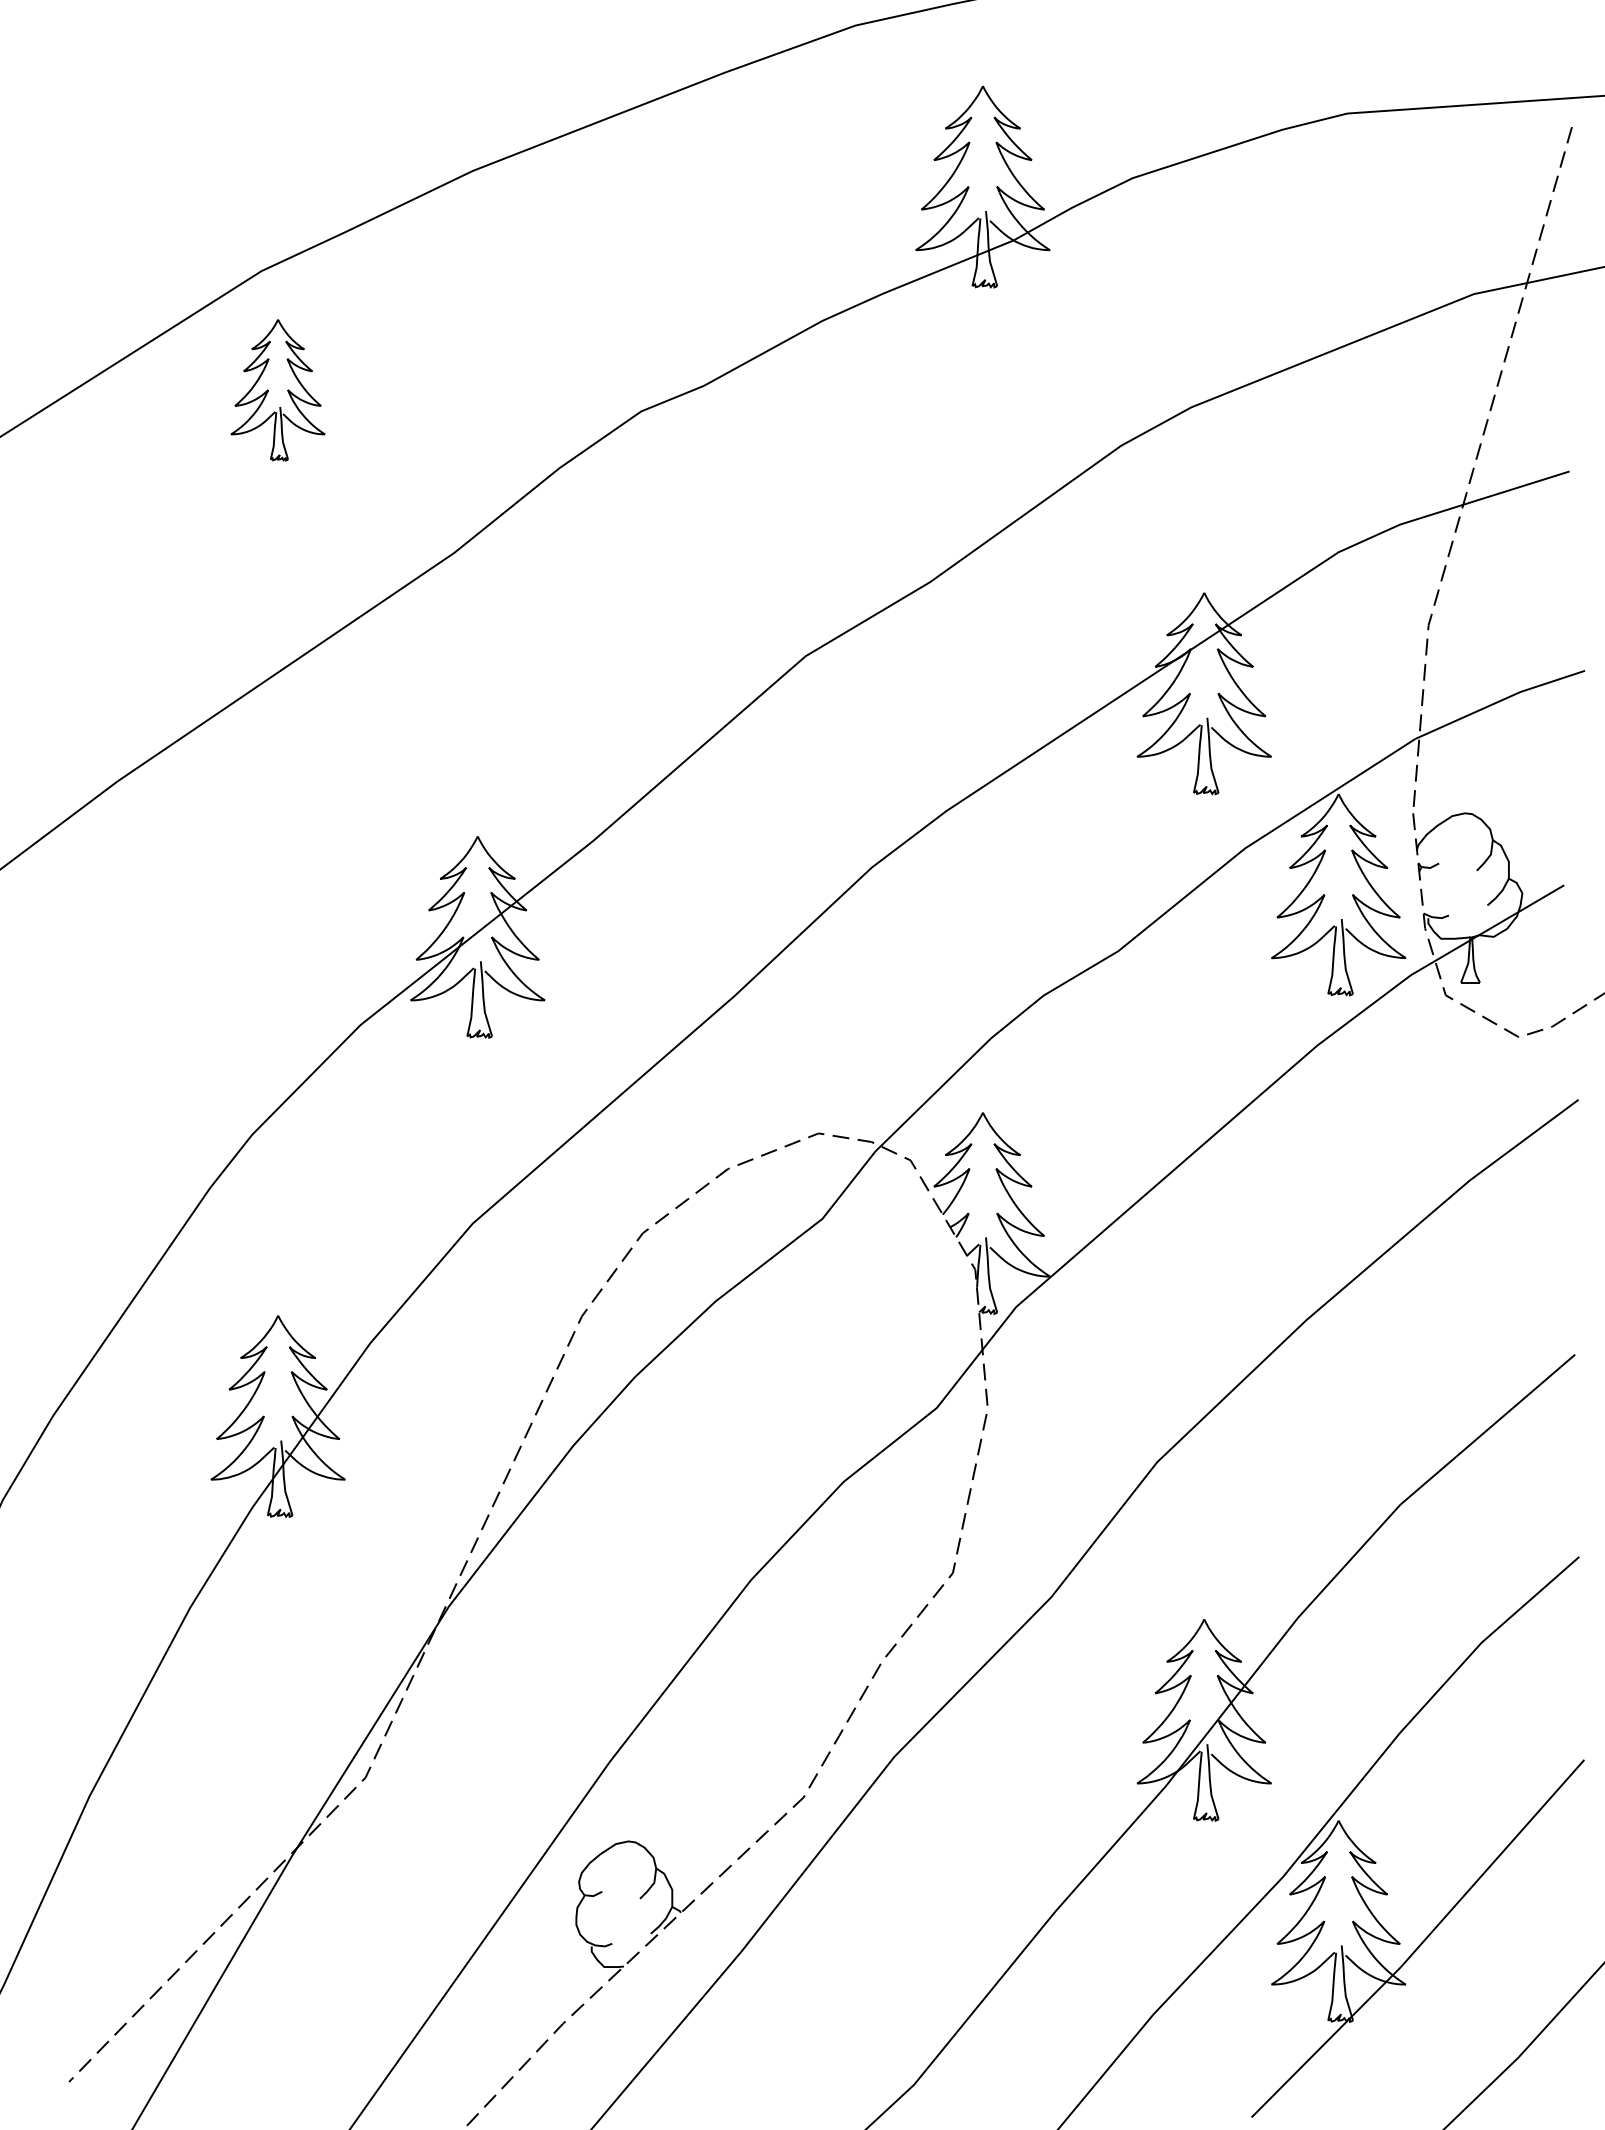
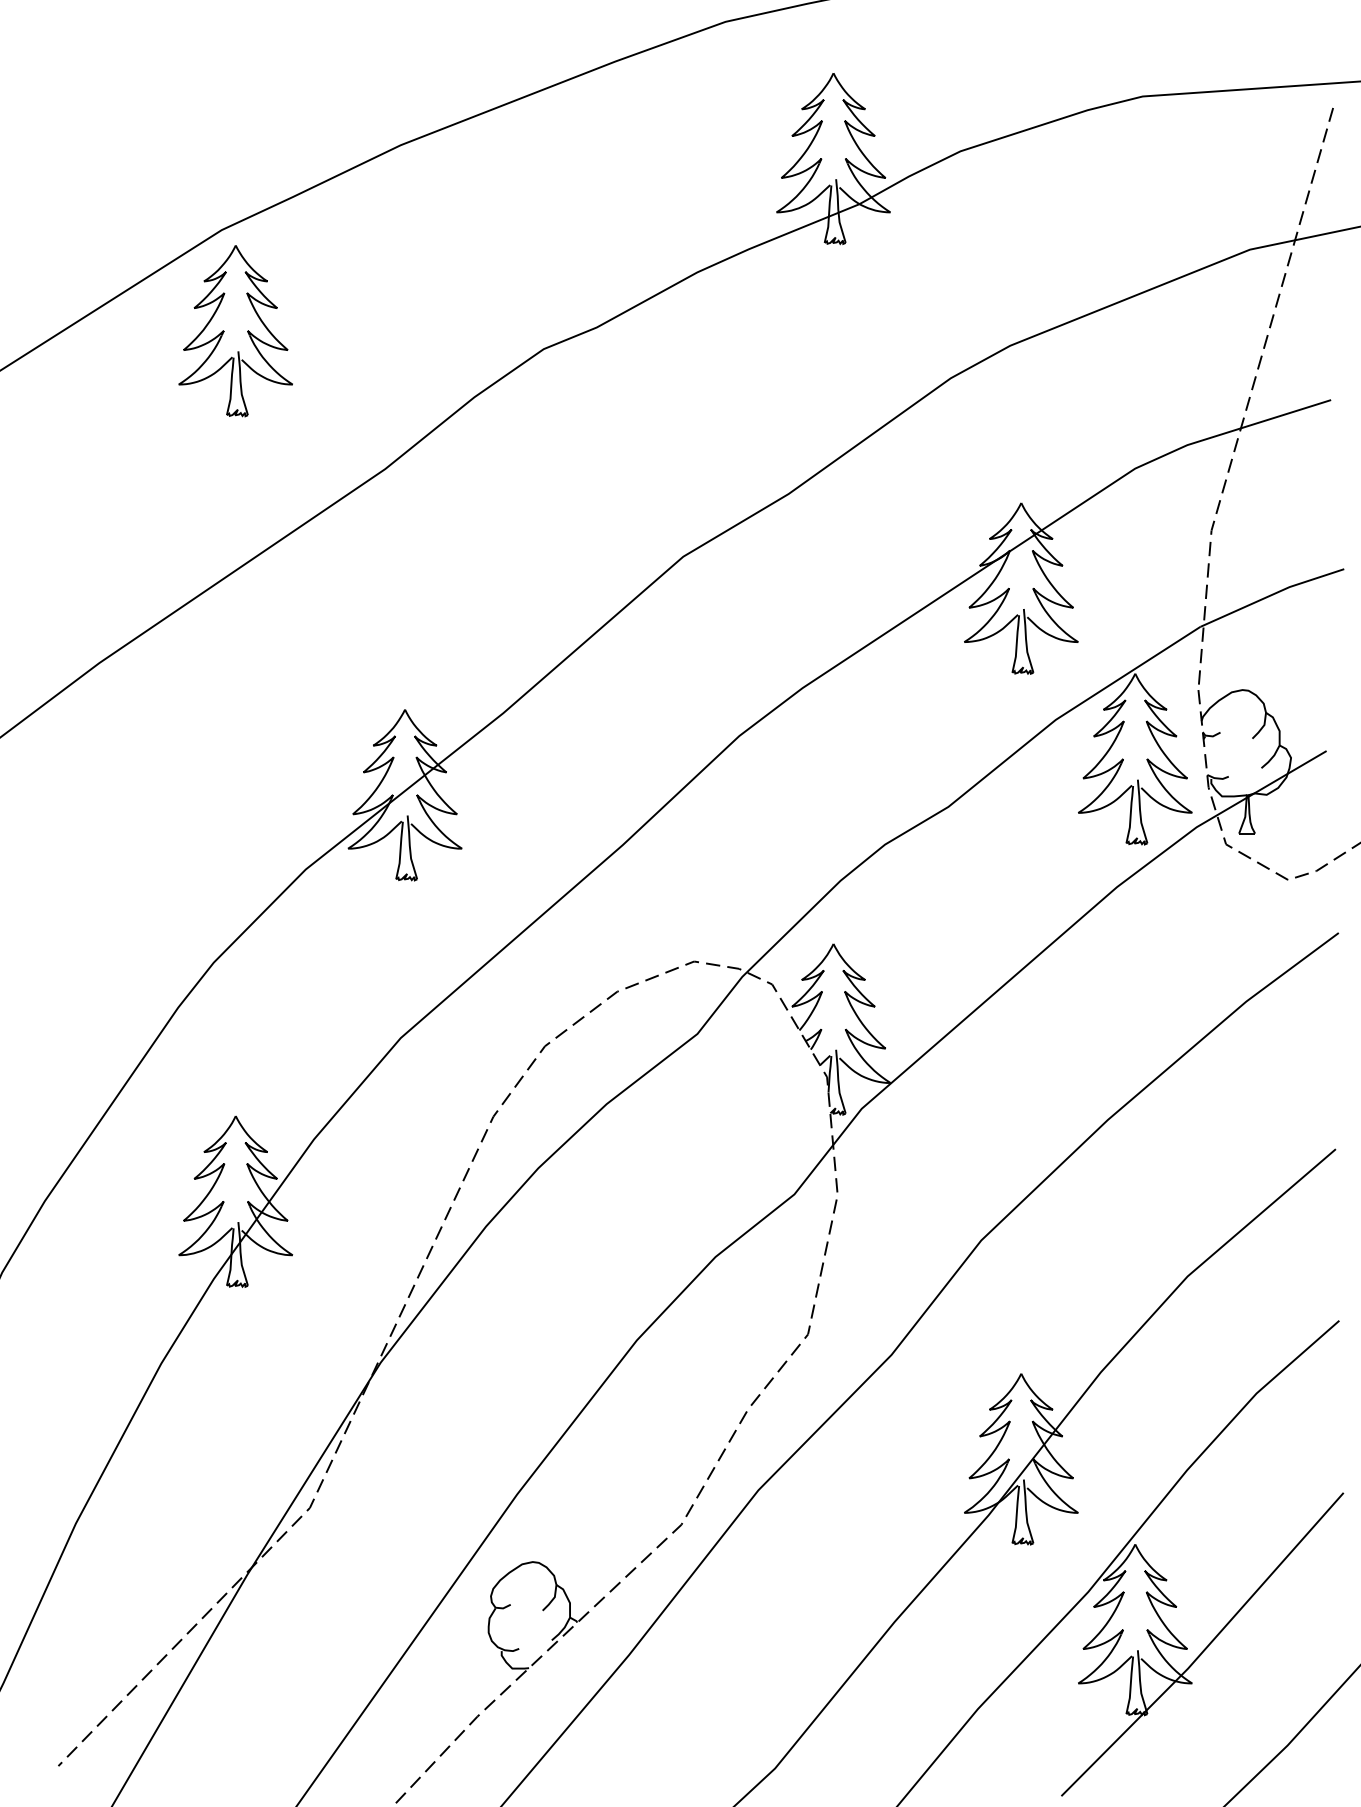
part: (277, 390) -> (235, 331), size x1.43

